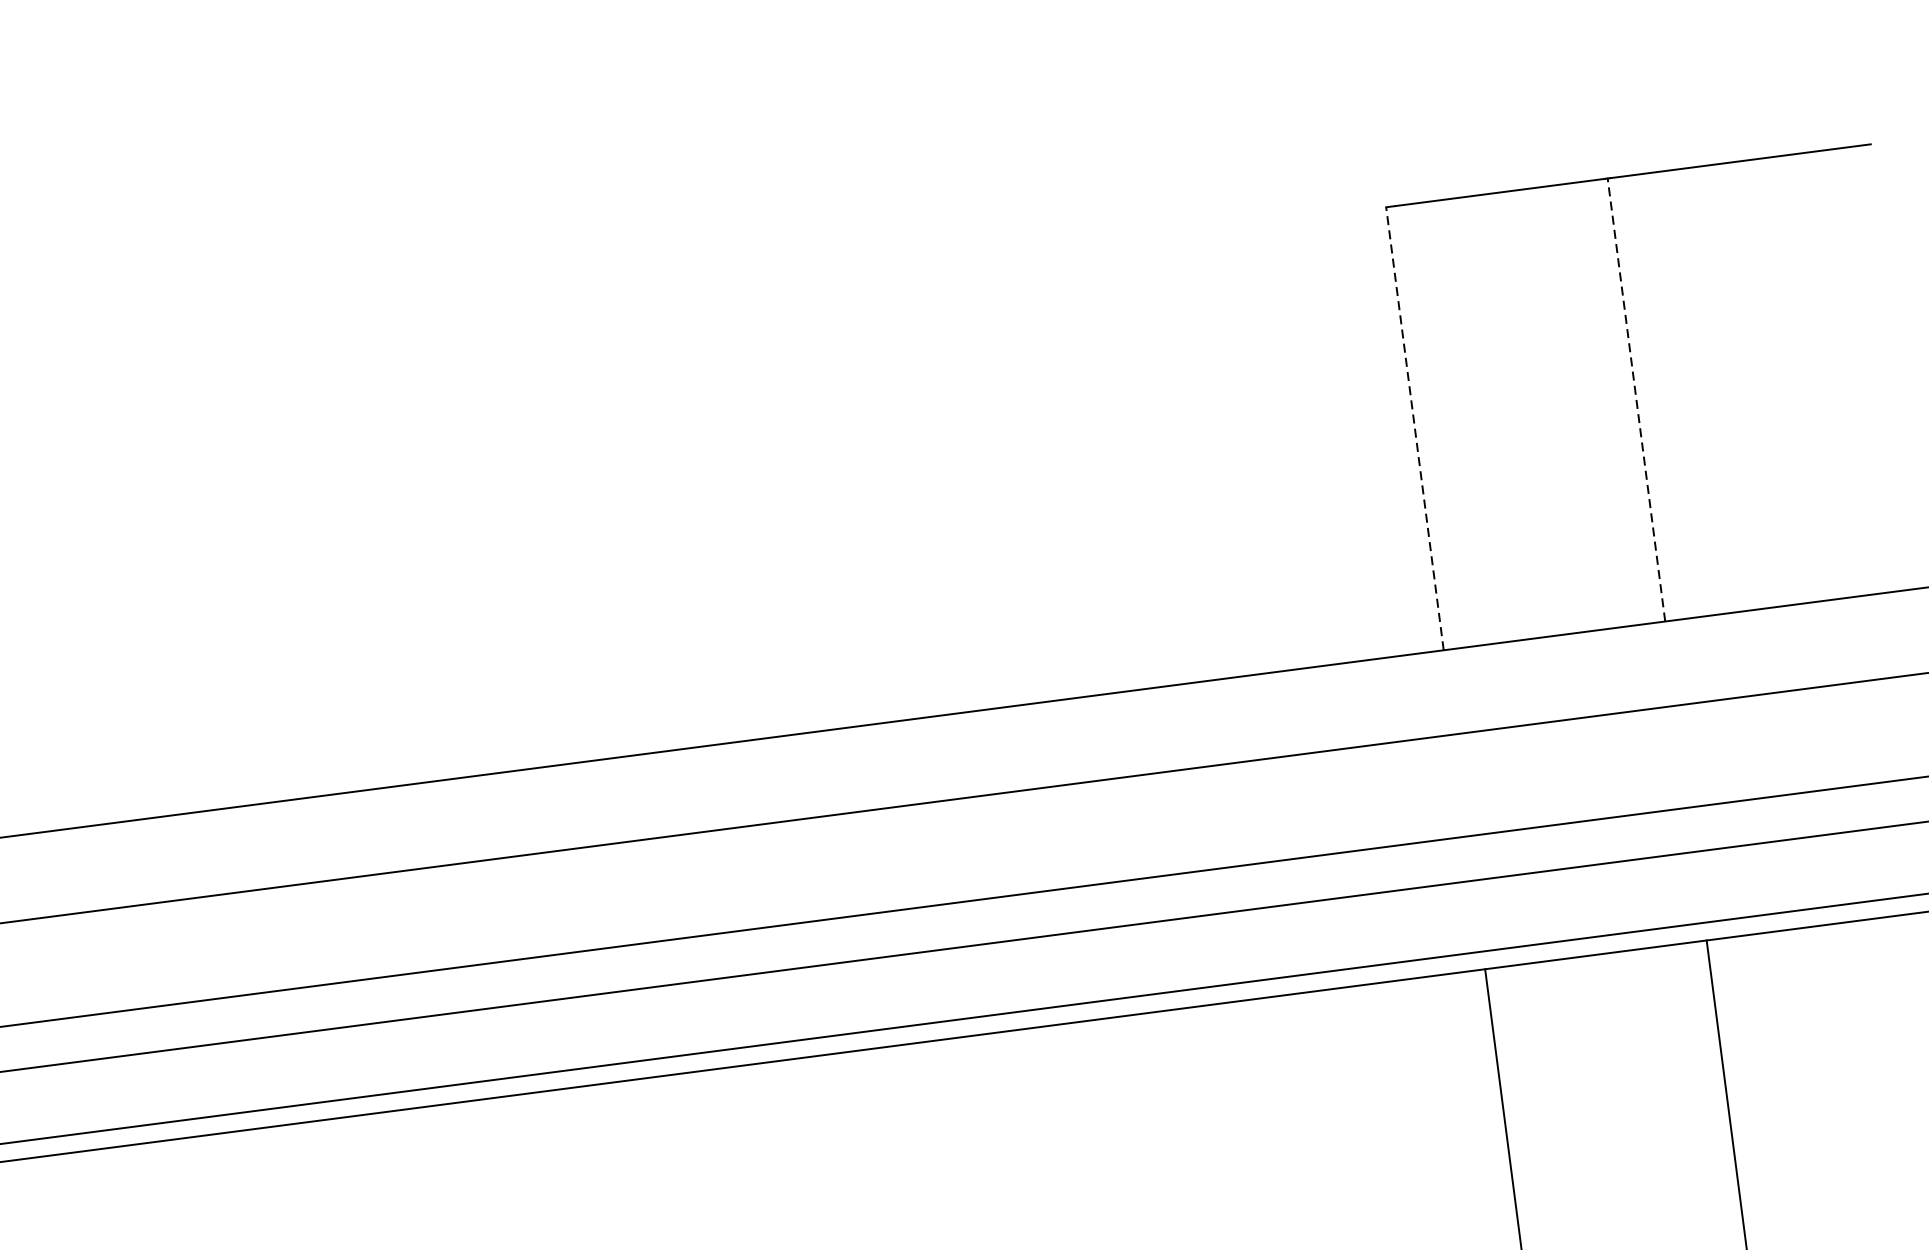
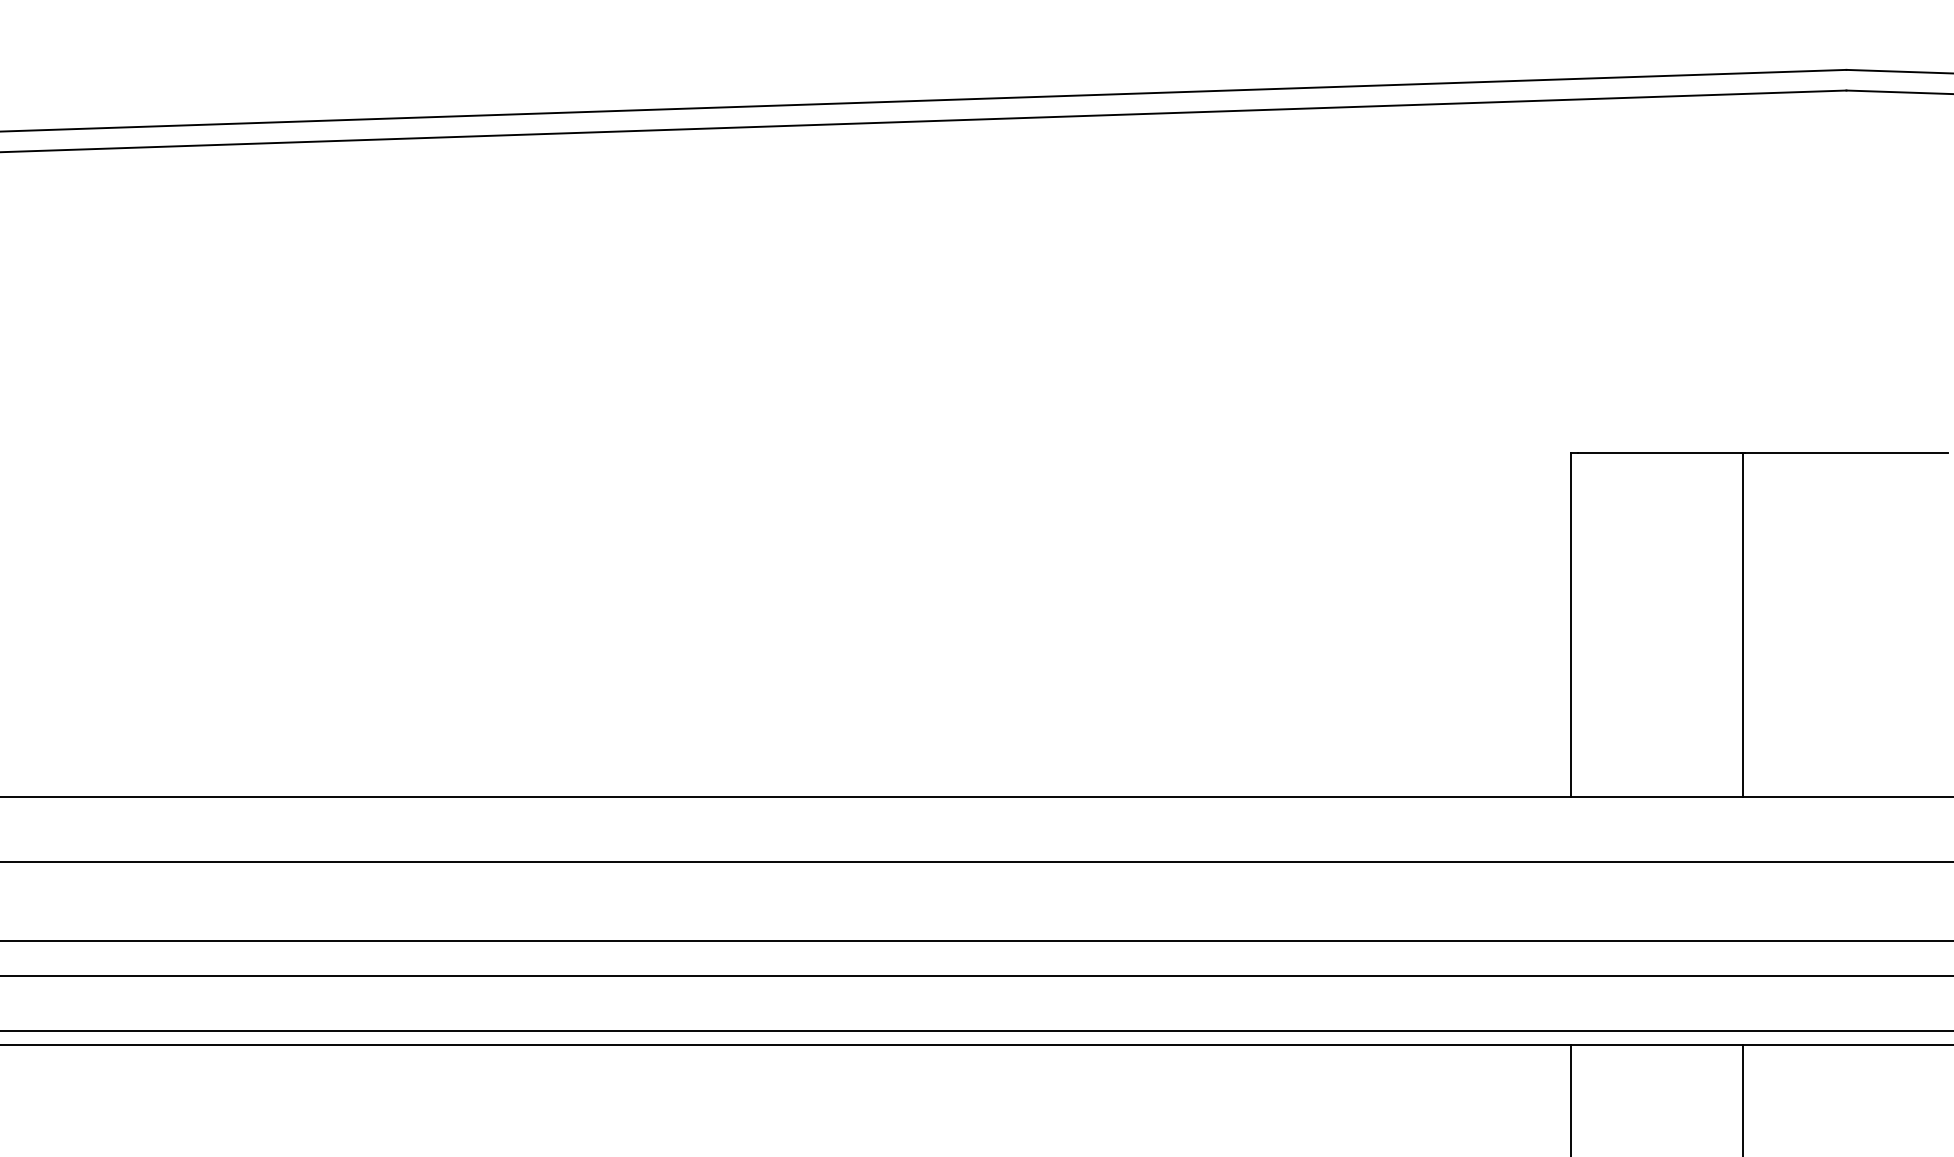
line: (1636, 400) -> (1743, 625), dashed -> solid
line: (1415, 429) -> (1571, 625), dashed -> solid

